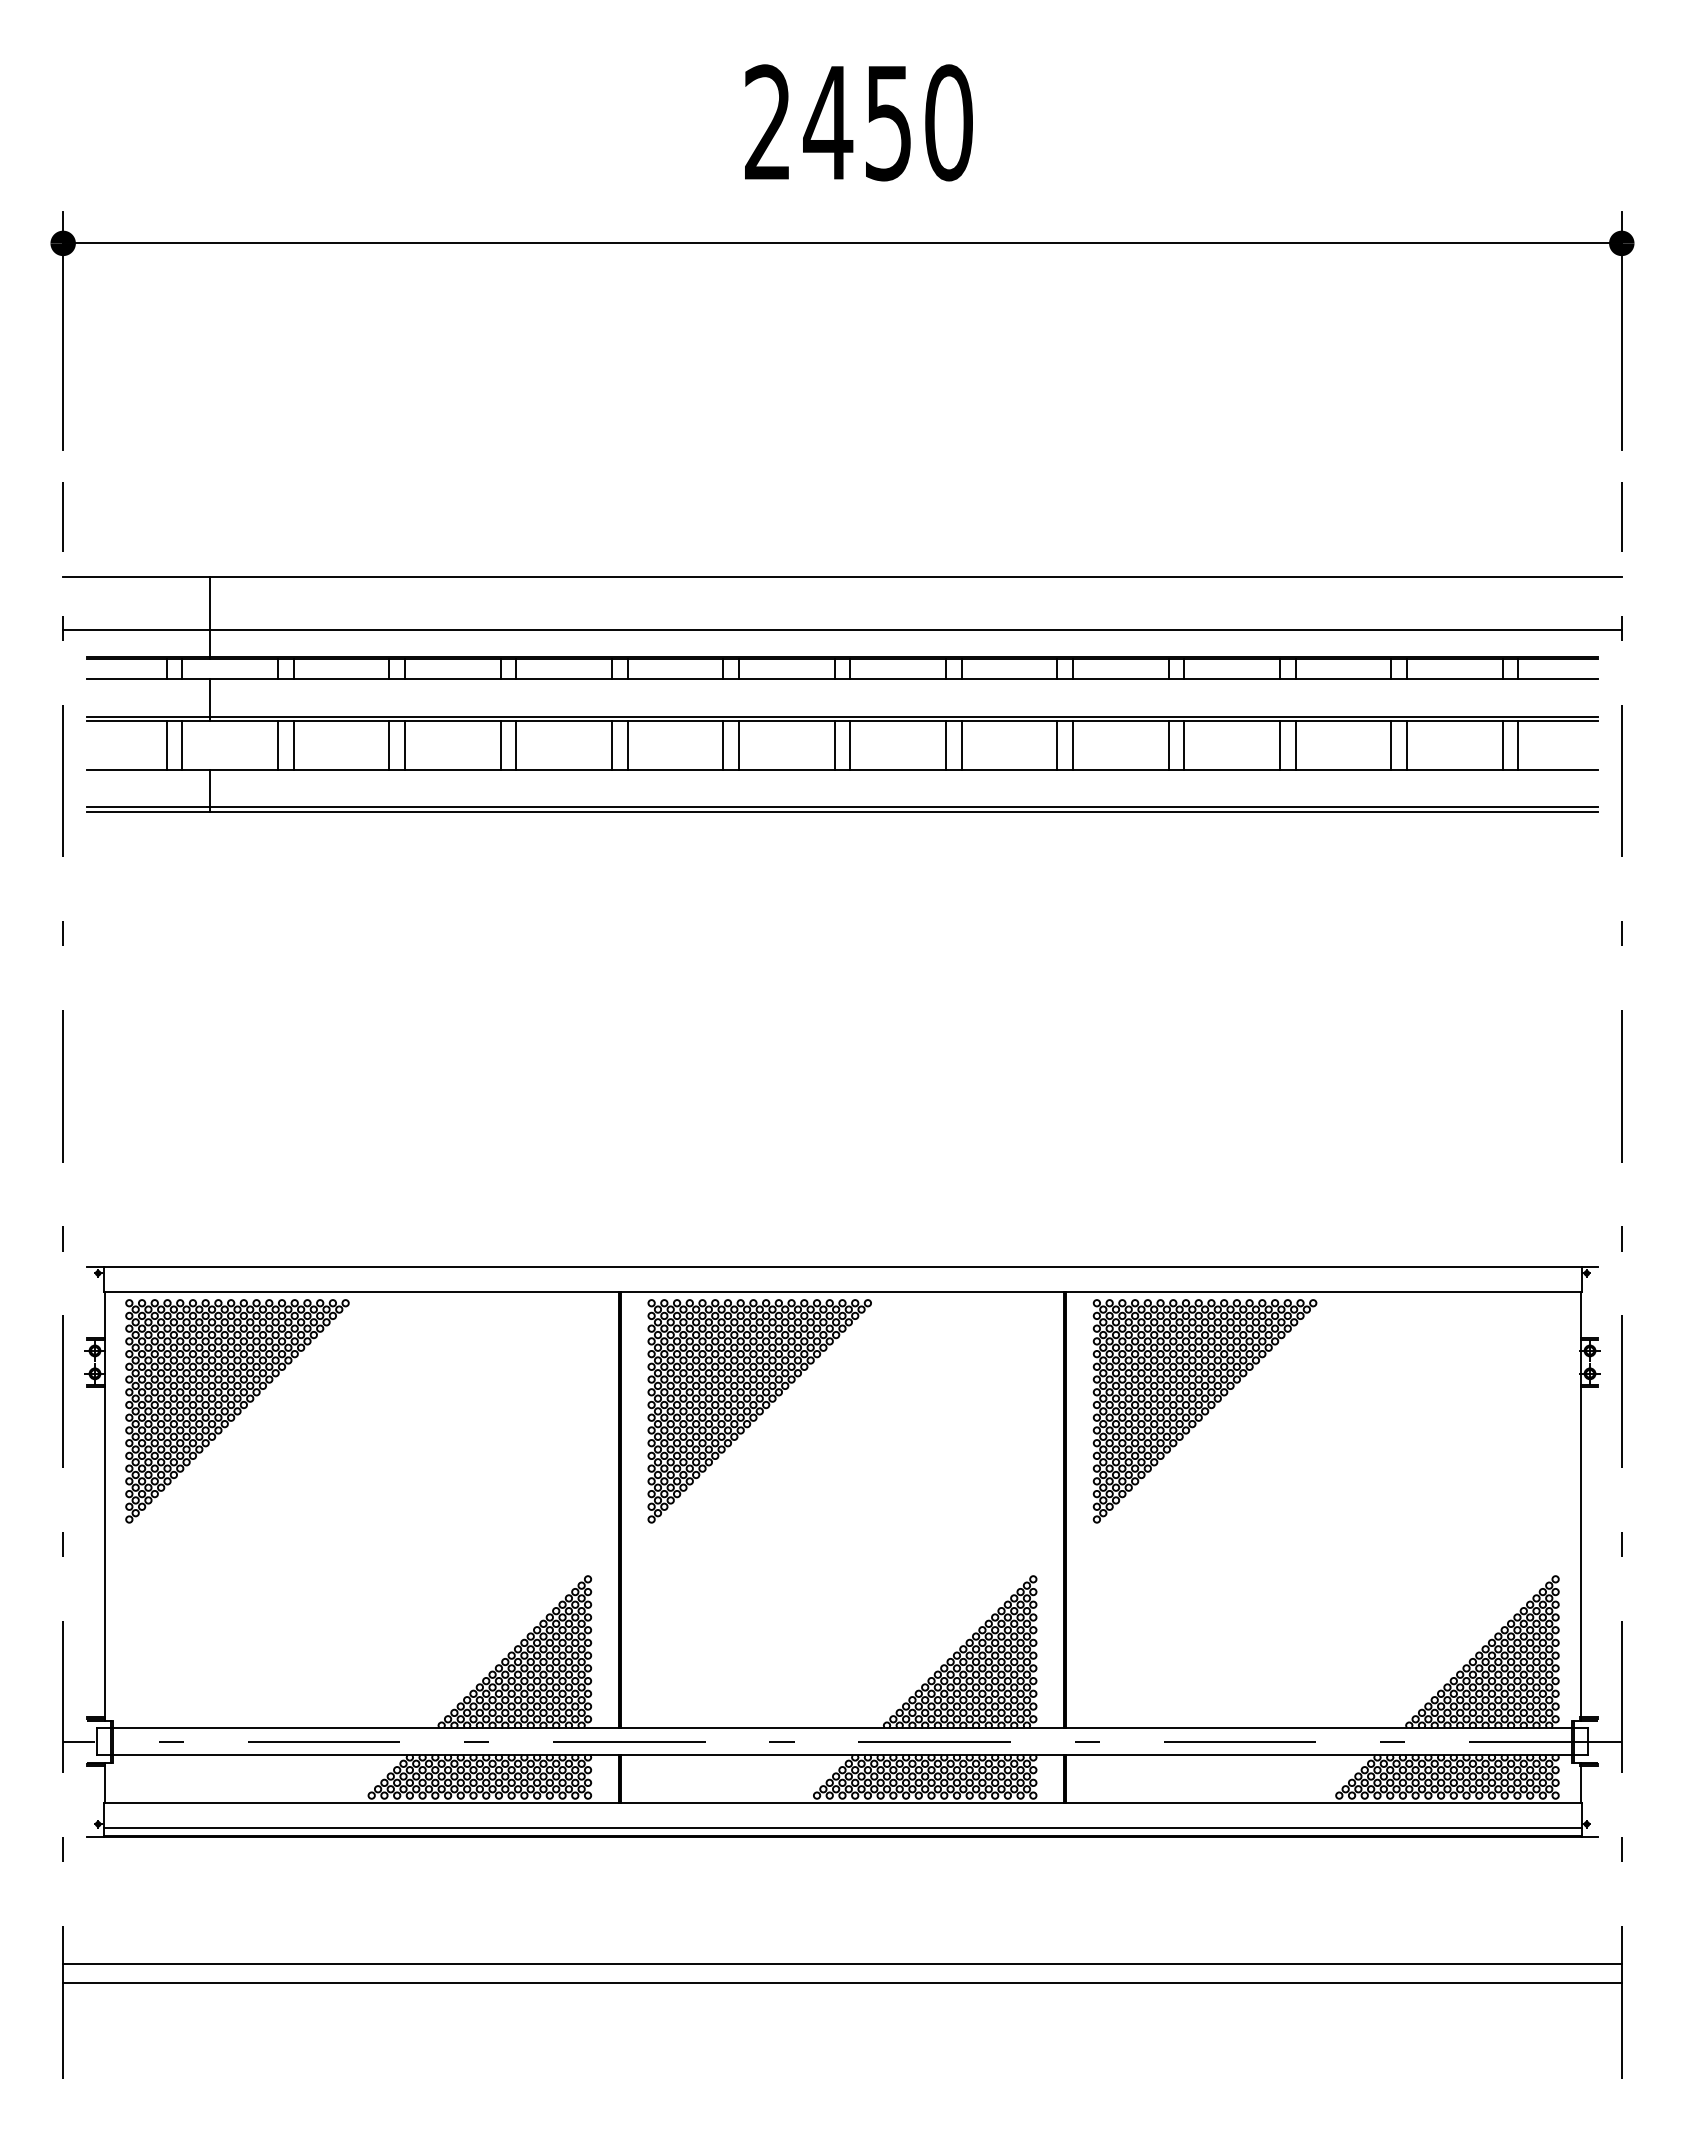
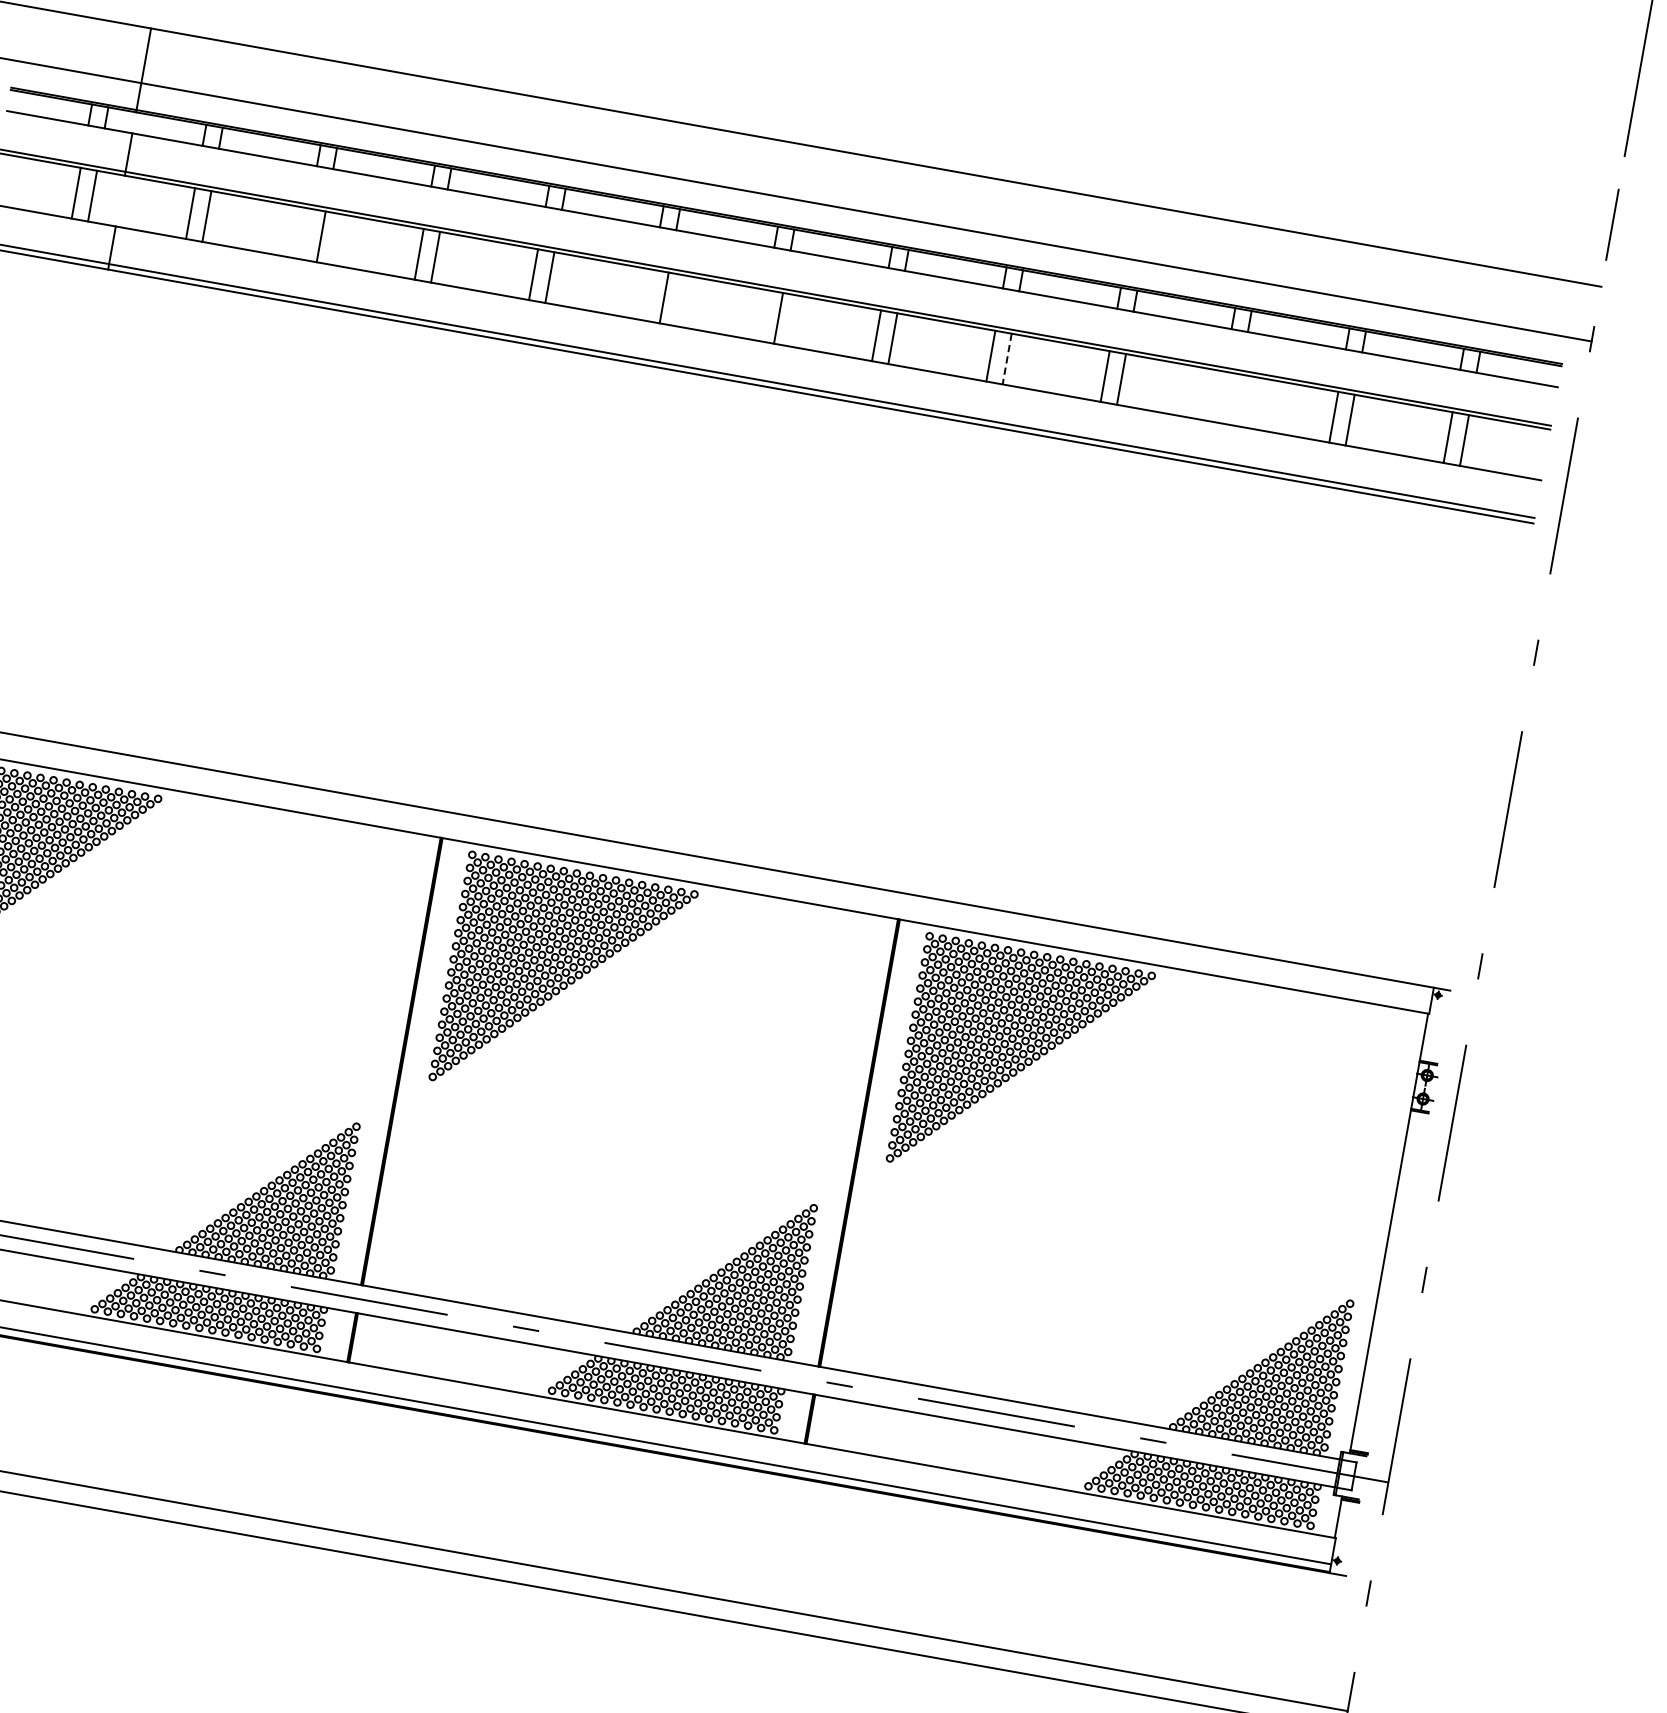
line: (389, 745) -> (305, 234), removed
line: (723, 745) -> (648, 295), removed
line: (834, 745) -> (762, 315), removed
line: (1073, 745) -> (1007, 359), solid -> dashed
line: (1279, 745) -> (1219, 396), removed
line: (1295, 745) -> (1235, 399), removed

